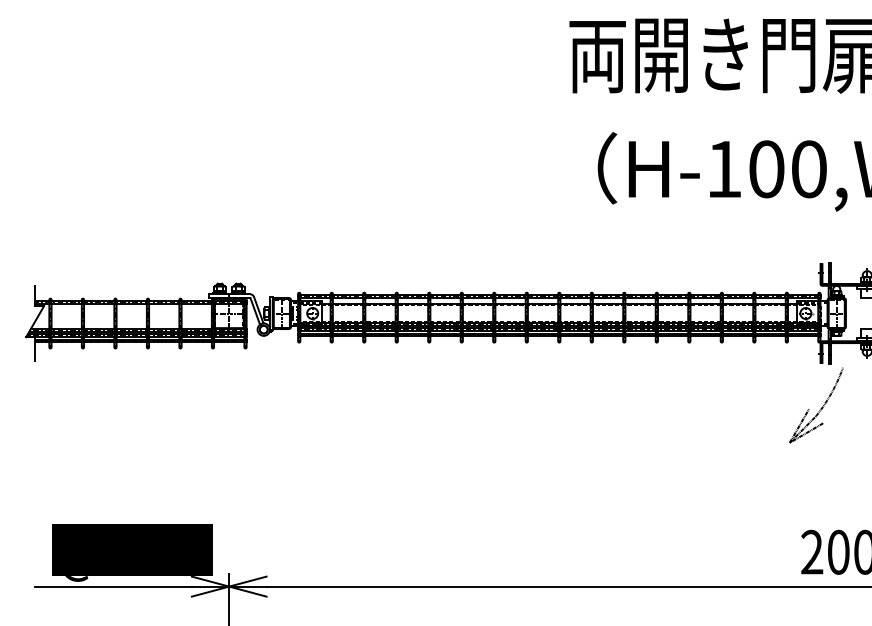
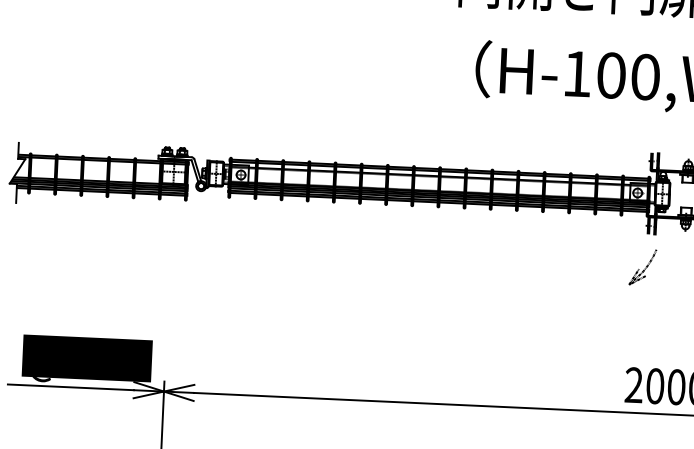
part: (816, 405) -> (642, 267), size x0.6

